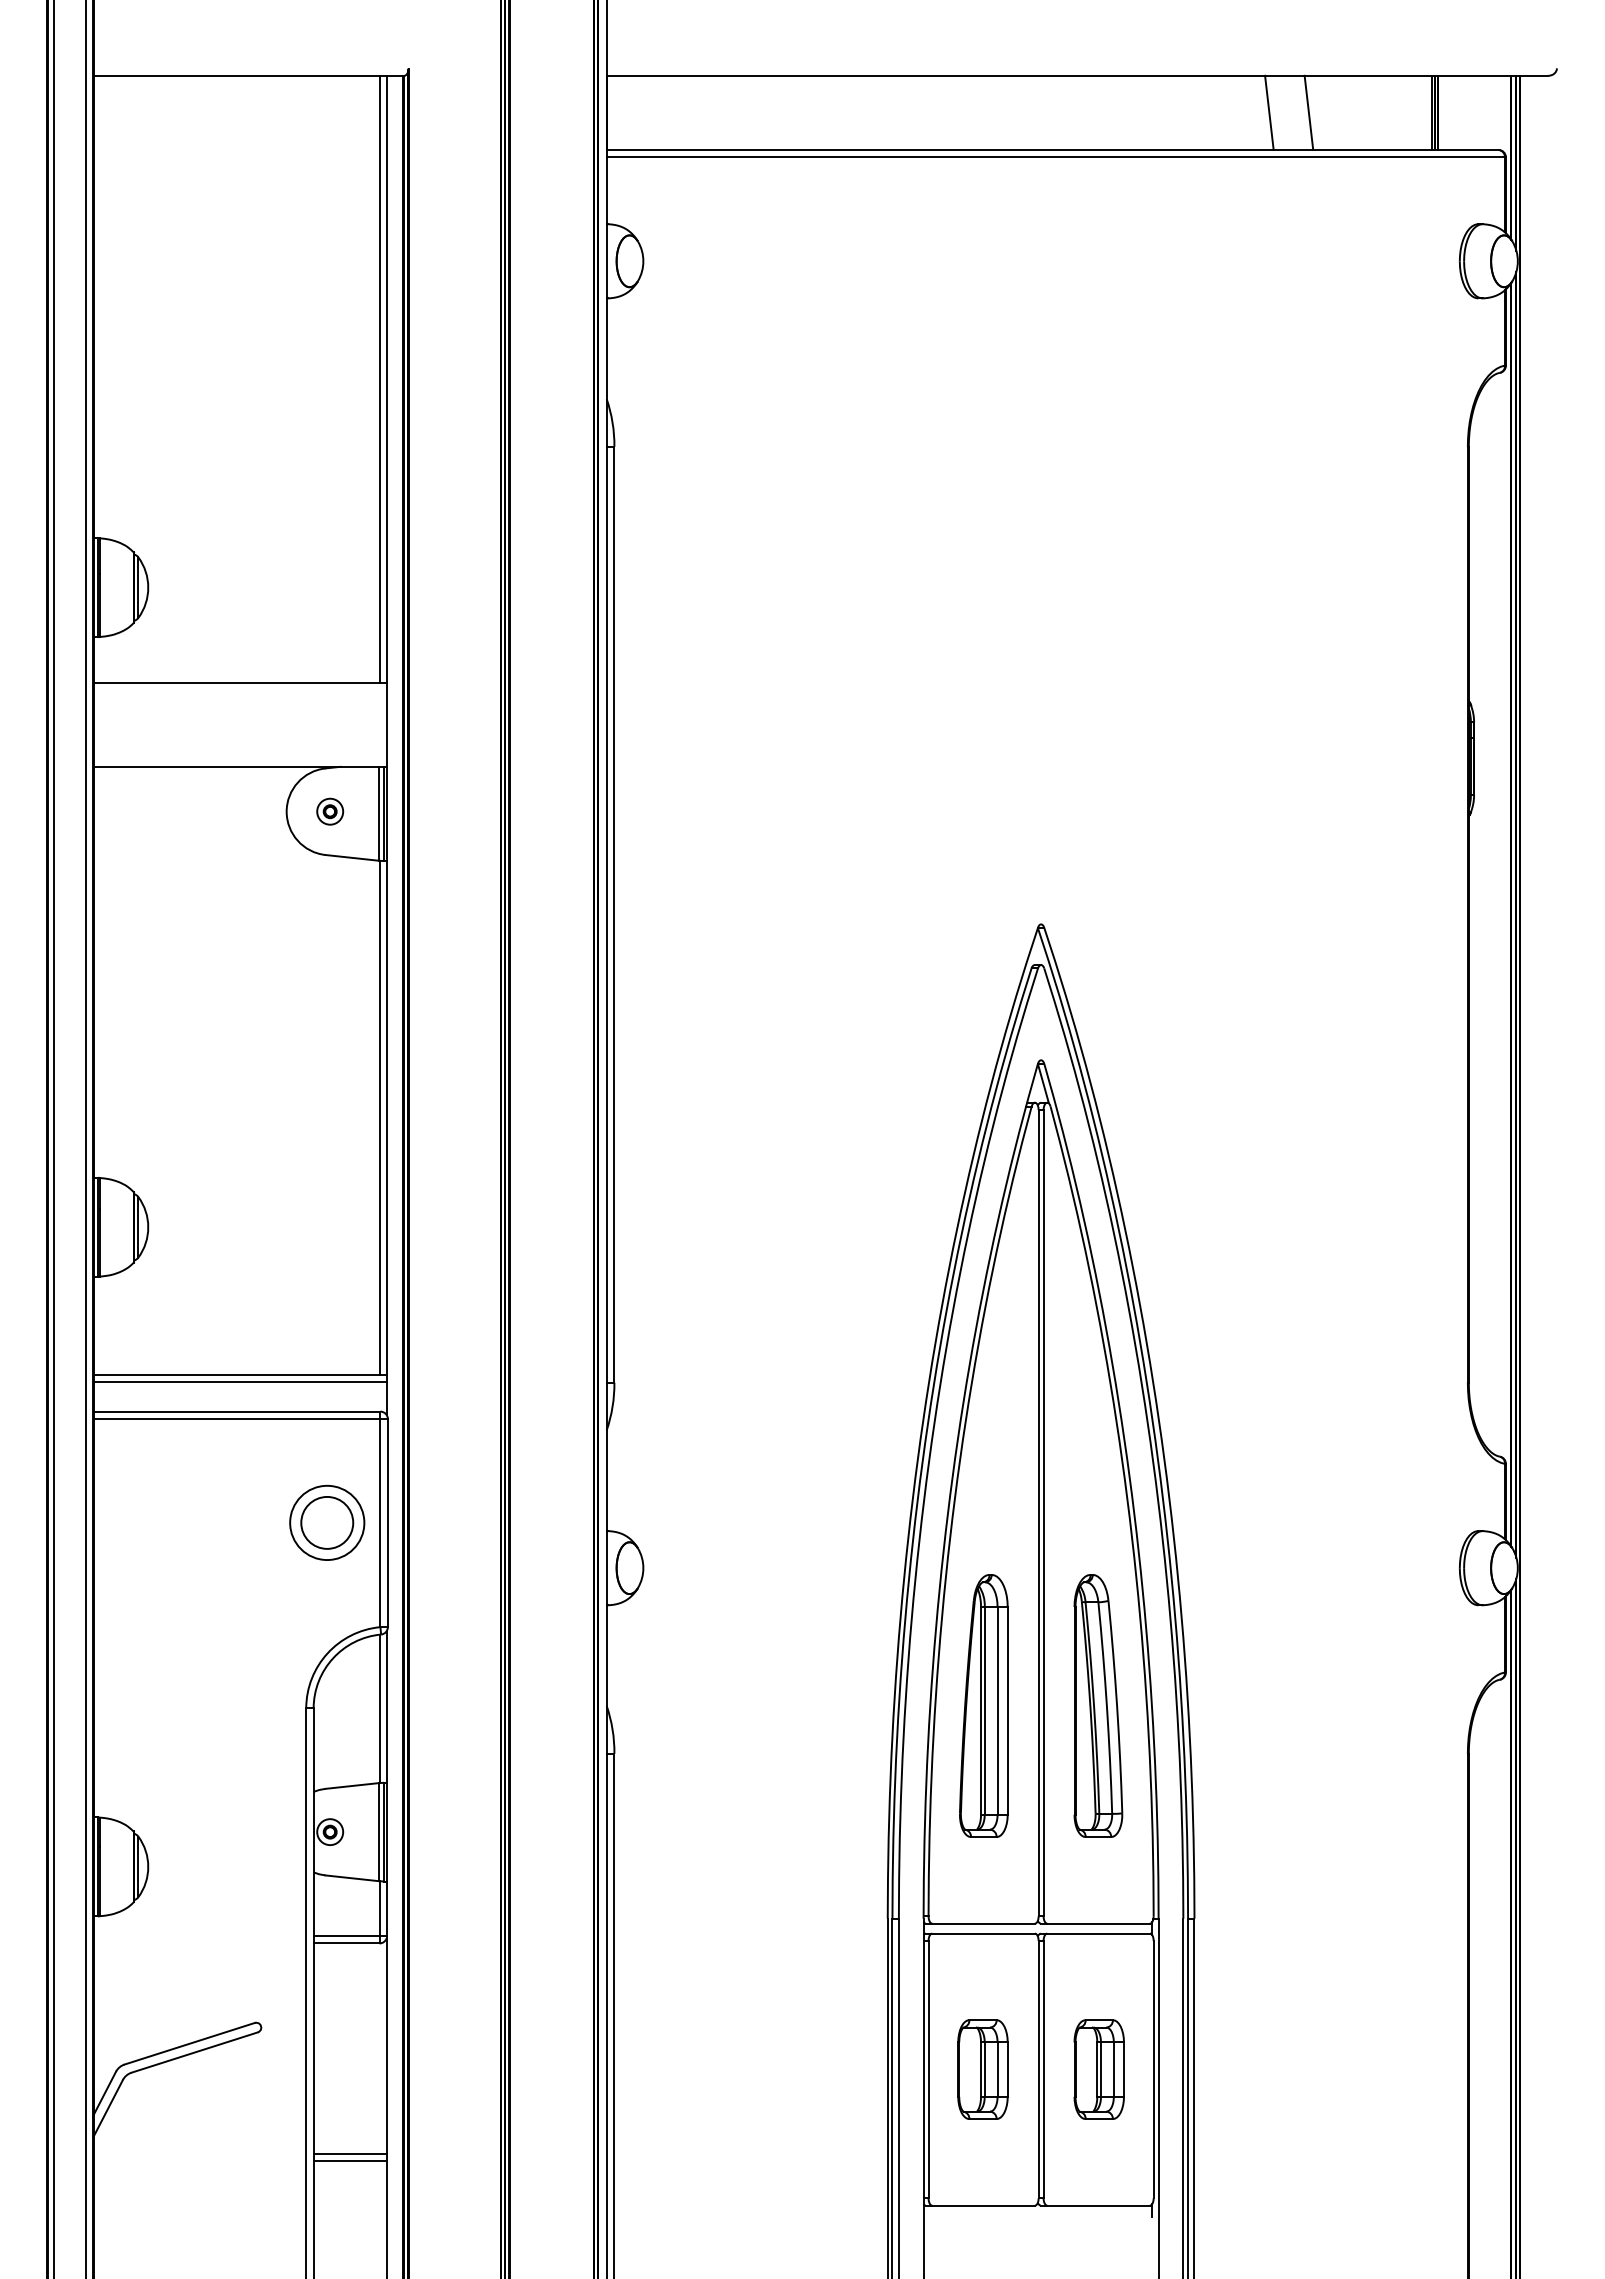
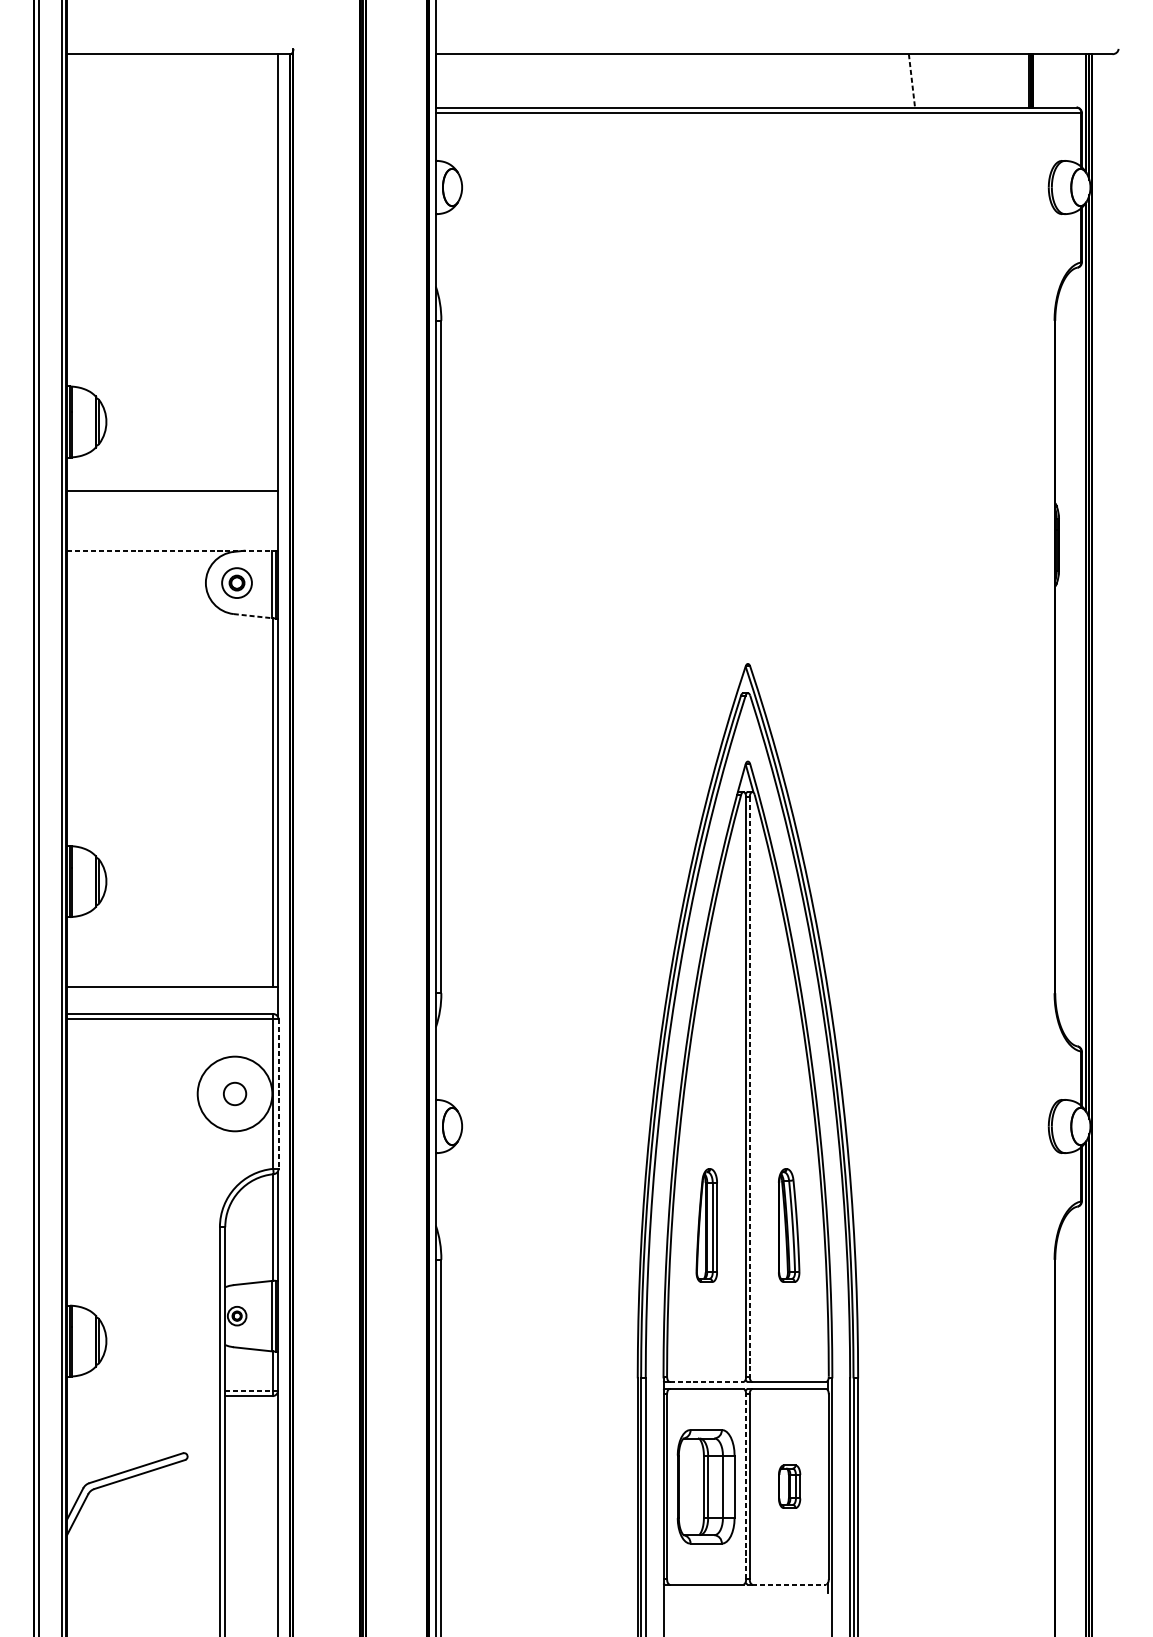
line: (1308, 112) -> (940, 80), removed
line: (1269, 113) -> (912, 81), solid -> dashed
line: (379, 379) -> (272, 272), removed
line: (240, 766) -> (172, 550), solid -> dashed
part: (330, 811) -> (237, 582), size x1.6
line: (352, 857) -> (253, 615), solid -> dashed
line: (239, 1381) -> (171, 992), removed
line: (1043, 1513) -> (749, 1087), solid -> dashed
circle: (327, 1522) -> (235, 1093), size x0.6
circle: (327, 1522) -> (235, 1093), size x1.4
line: (387, 1523) -> (278, 1094), solid -> dashed
part: (983, 1705) -> (706, 1225), size x0.6
part: (1098, 1705) -> (789, 1225), size x0.6
line: (984, 1923) -> (707, 1381), solid -> dashed
line: (346, 1936) -> (248, 1391), solid -> dashed
part: (982, 2069) -> (705, 1486), size x1.6
line: (1038, 2069) -> (746, 1486), solid -> dashed
part: (1098, 2069) -> (789, 1486), size x0.6
line: (349, 2153) -> (251, 1547), removed
line: (349, 2161) -> (251, 1552), removed
line: (1099, 2205) -> (789, 1584), solid -> dashed

